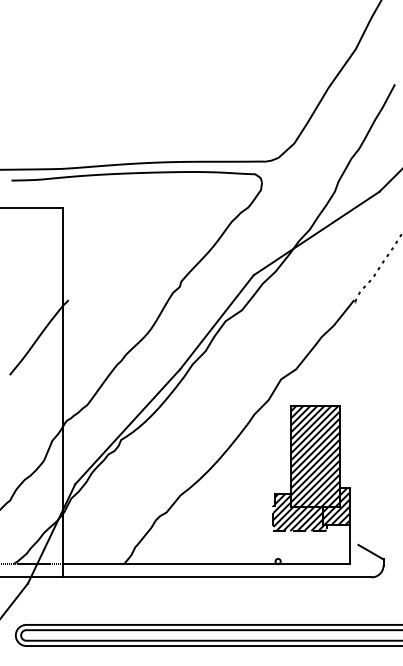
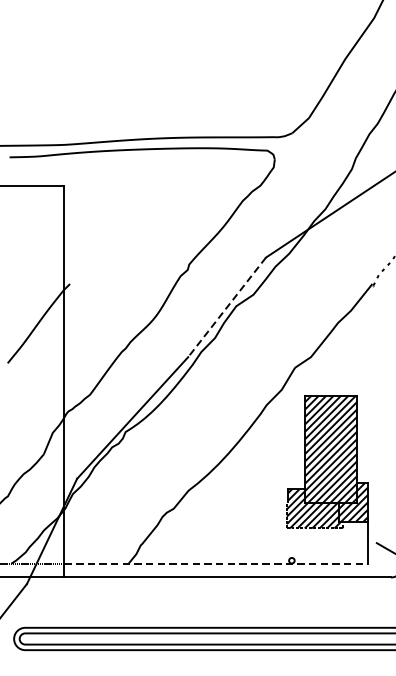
line: (216, 322) -> (226, 307), solid -> dashed
line: (207, 564) -> (217, 563), solid -> dashed

